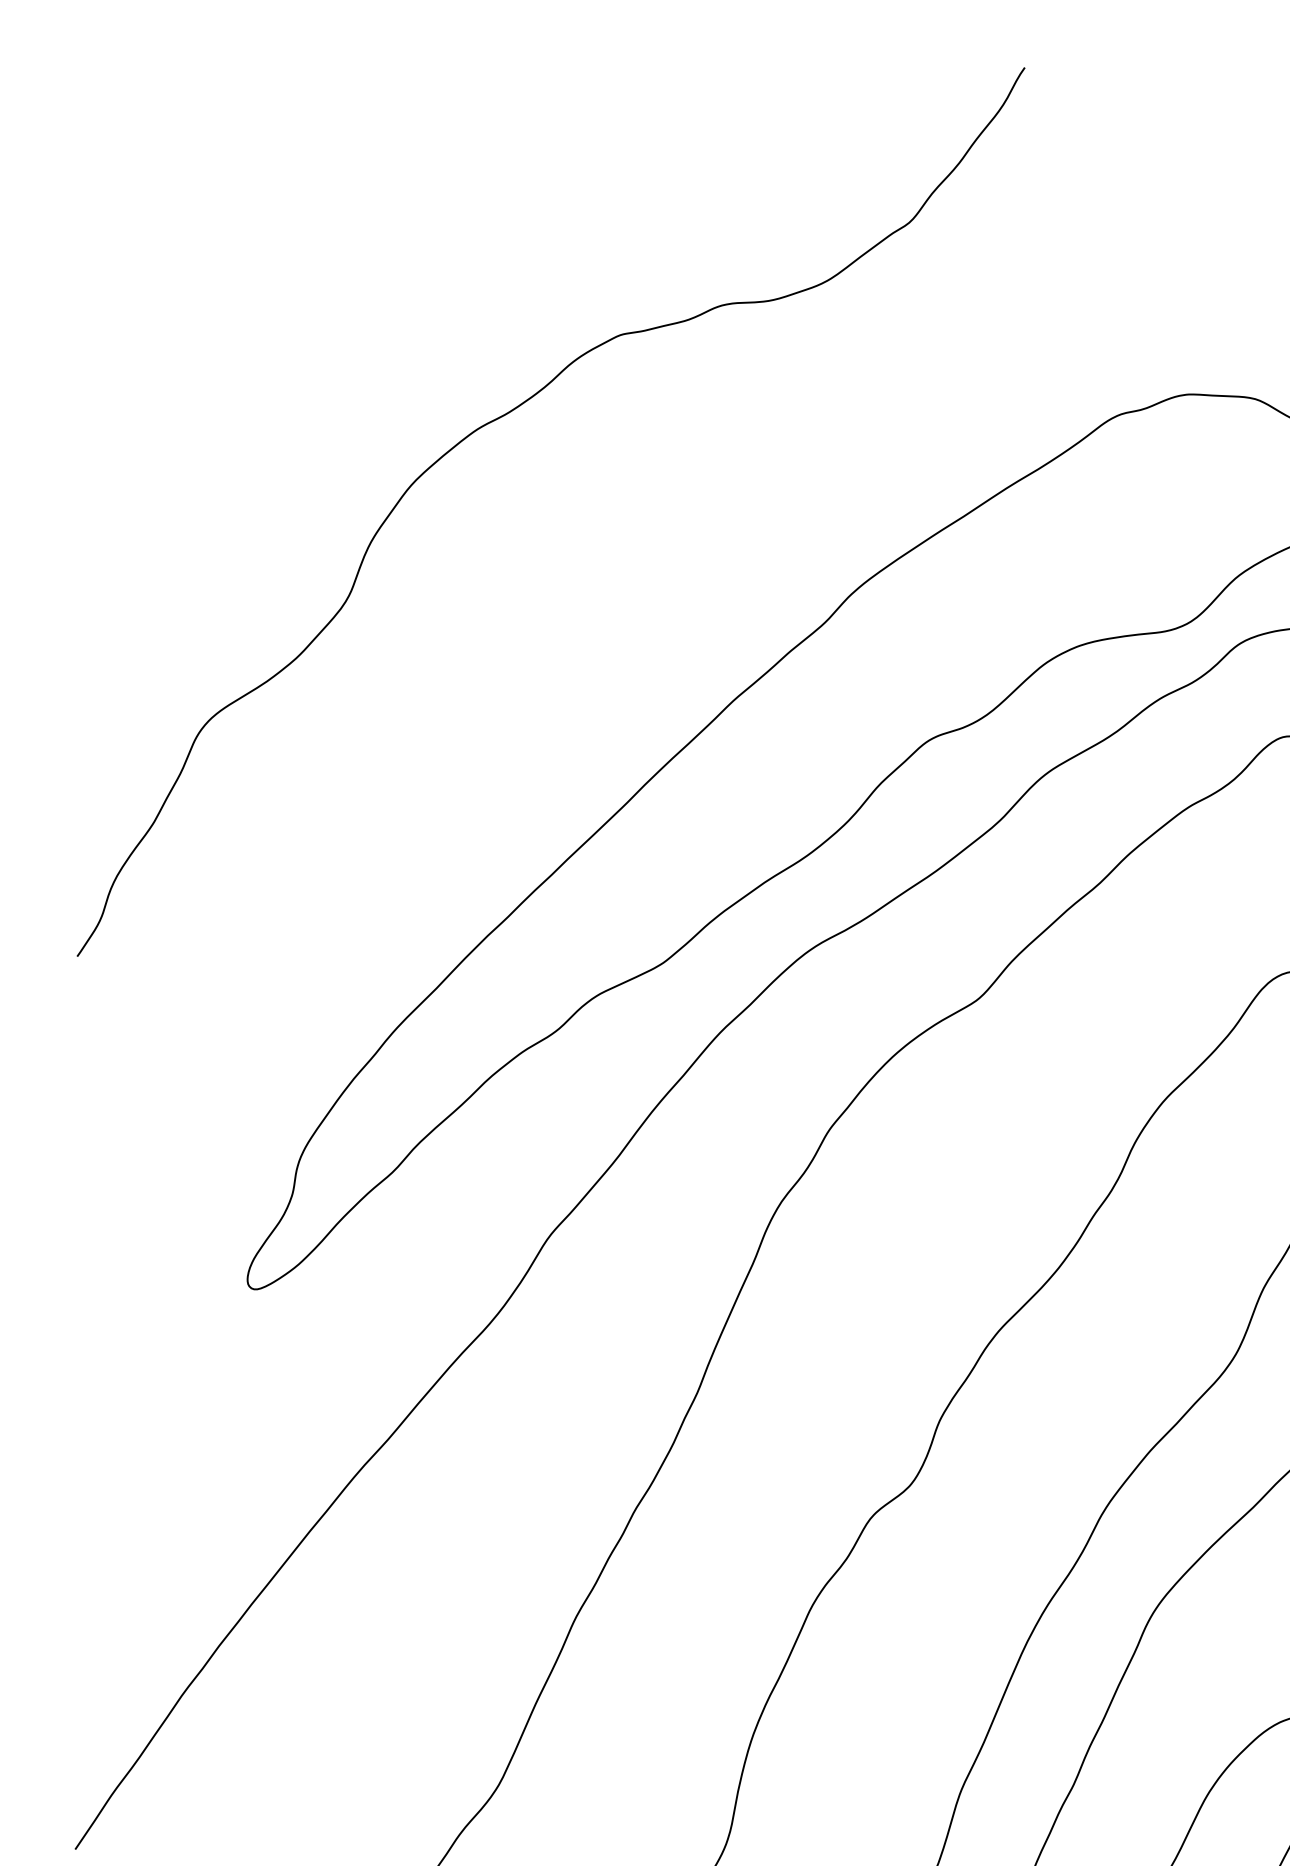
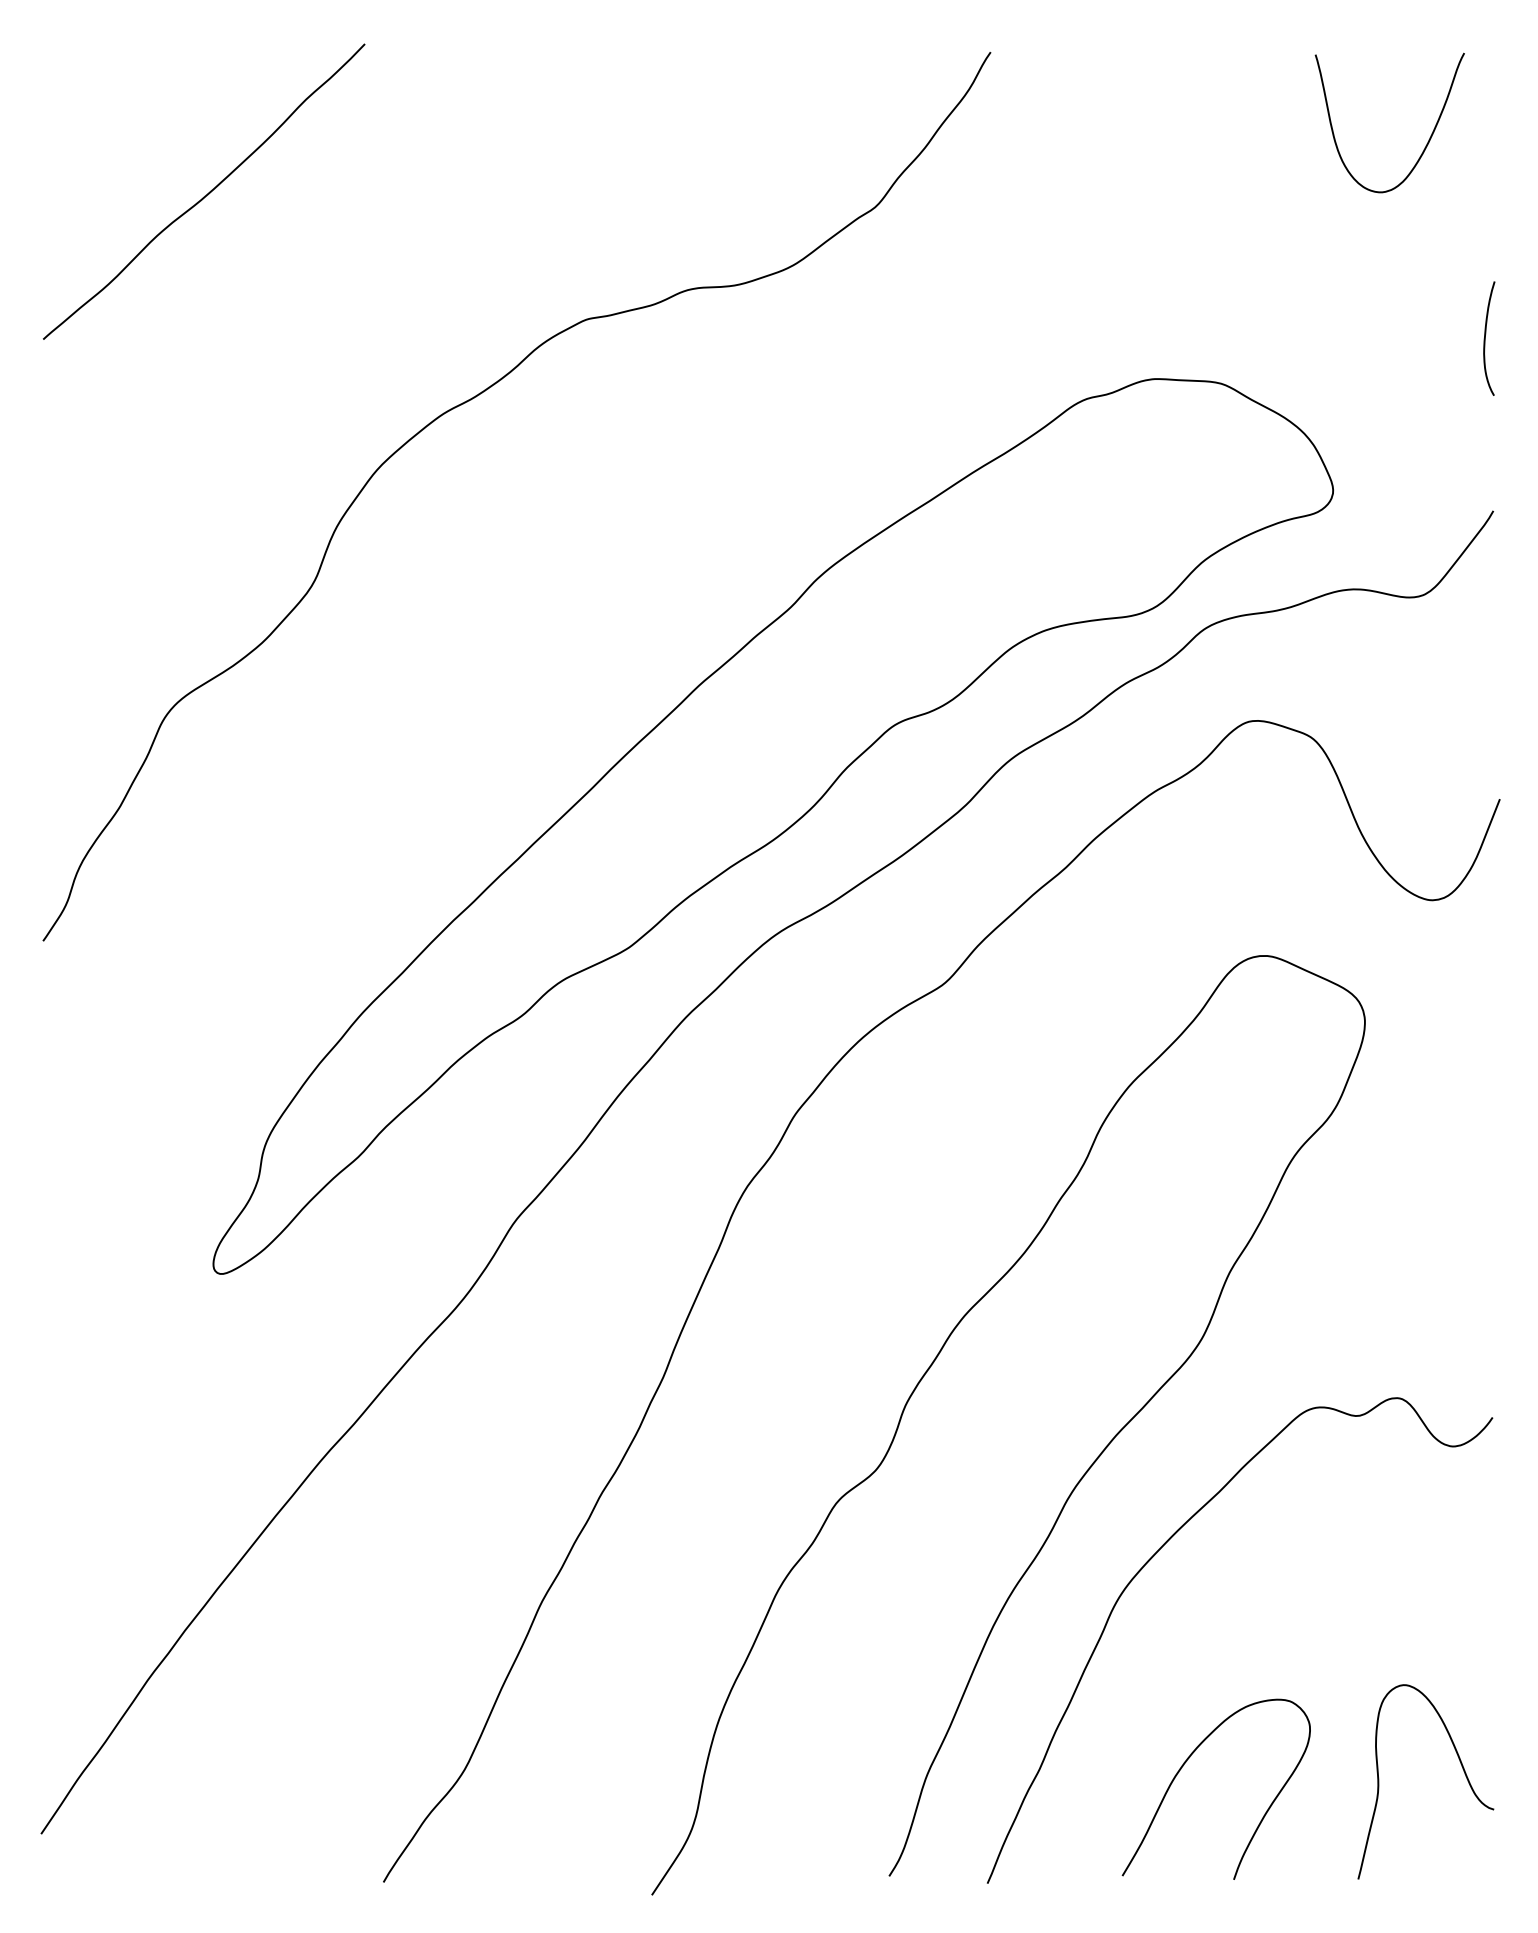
curve: (241, 208) -> (207, 193), added

